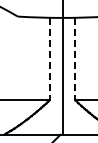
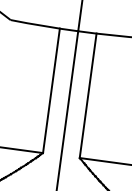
line: (50, 58) -> (51, 90), dashed -> solid
line: (74, 58) -> (88, 95), dashed -> solid

